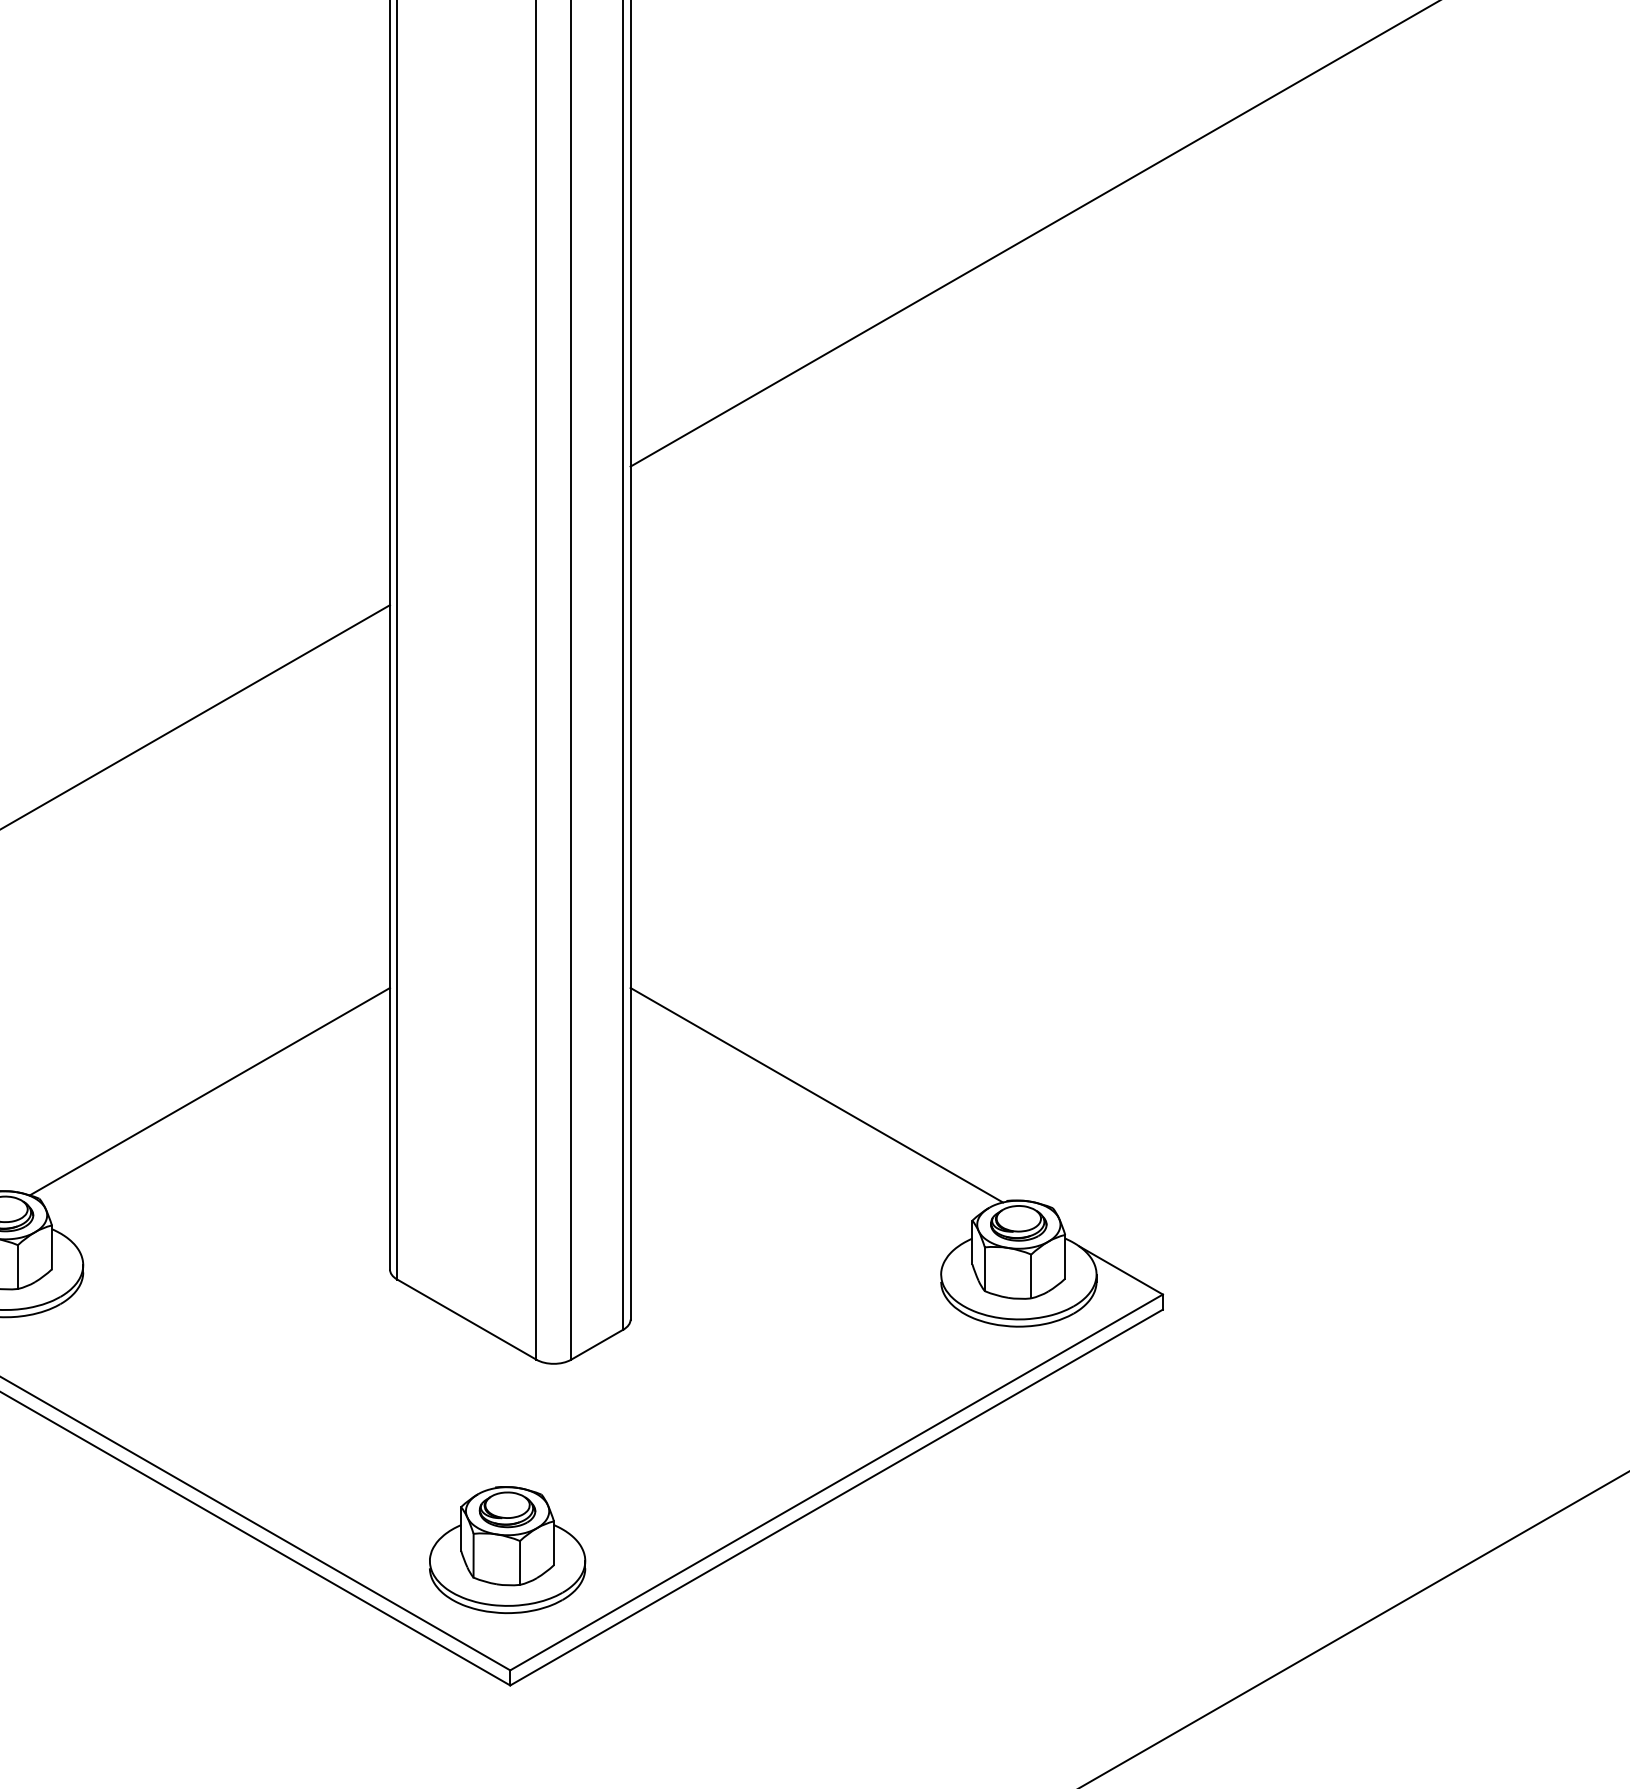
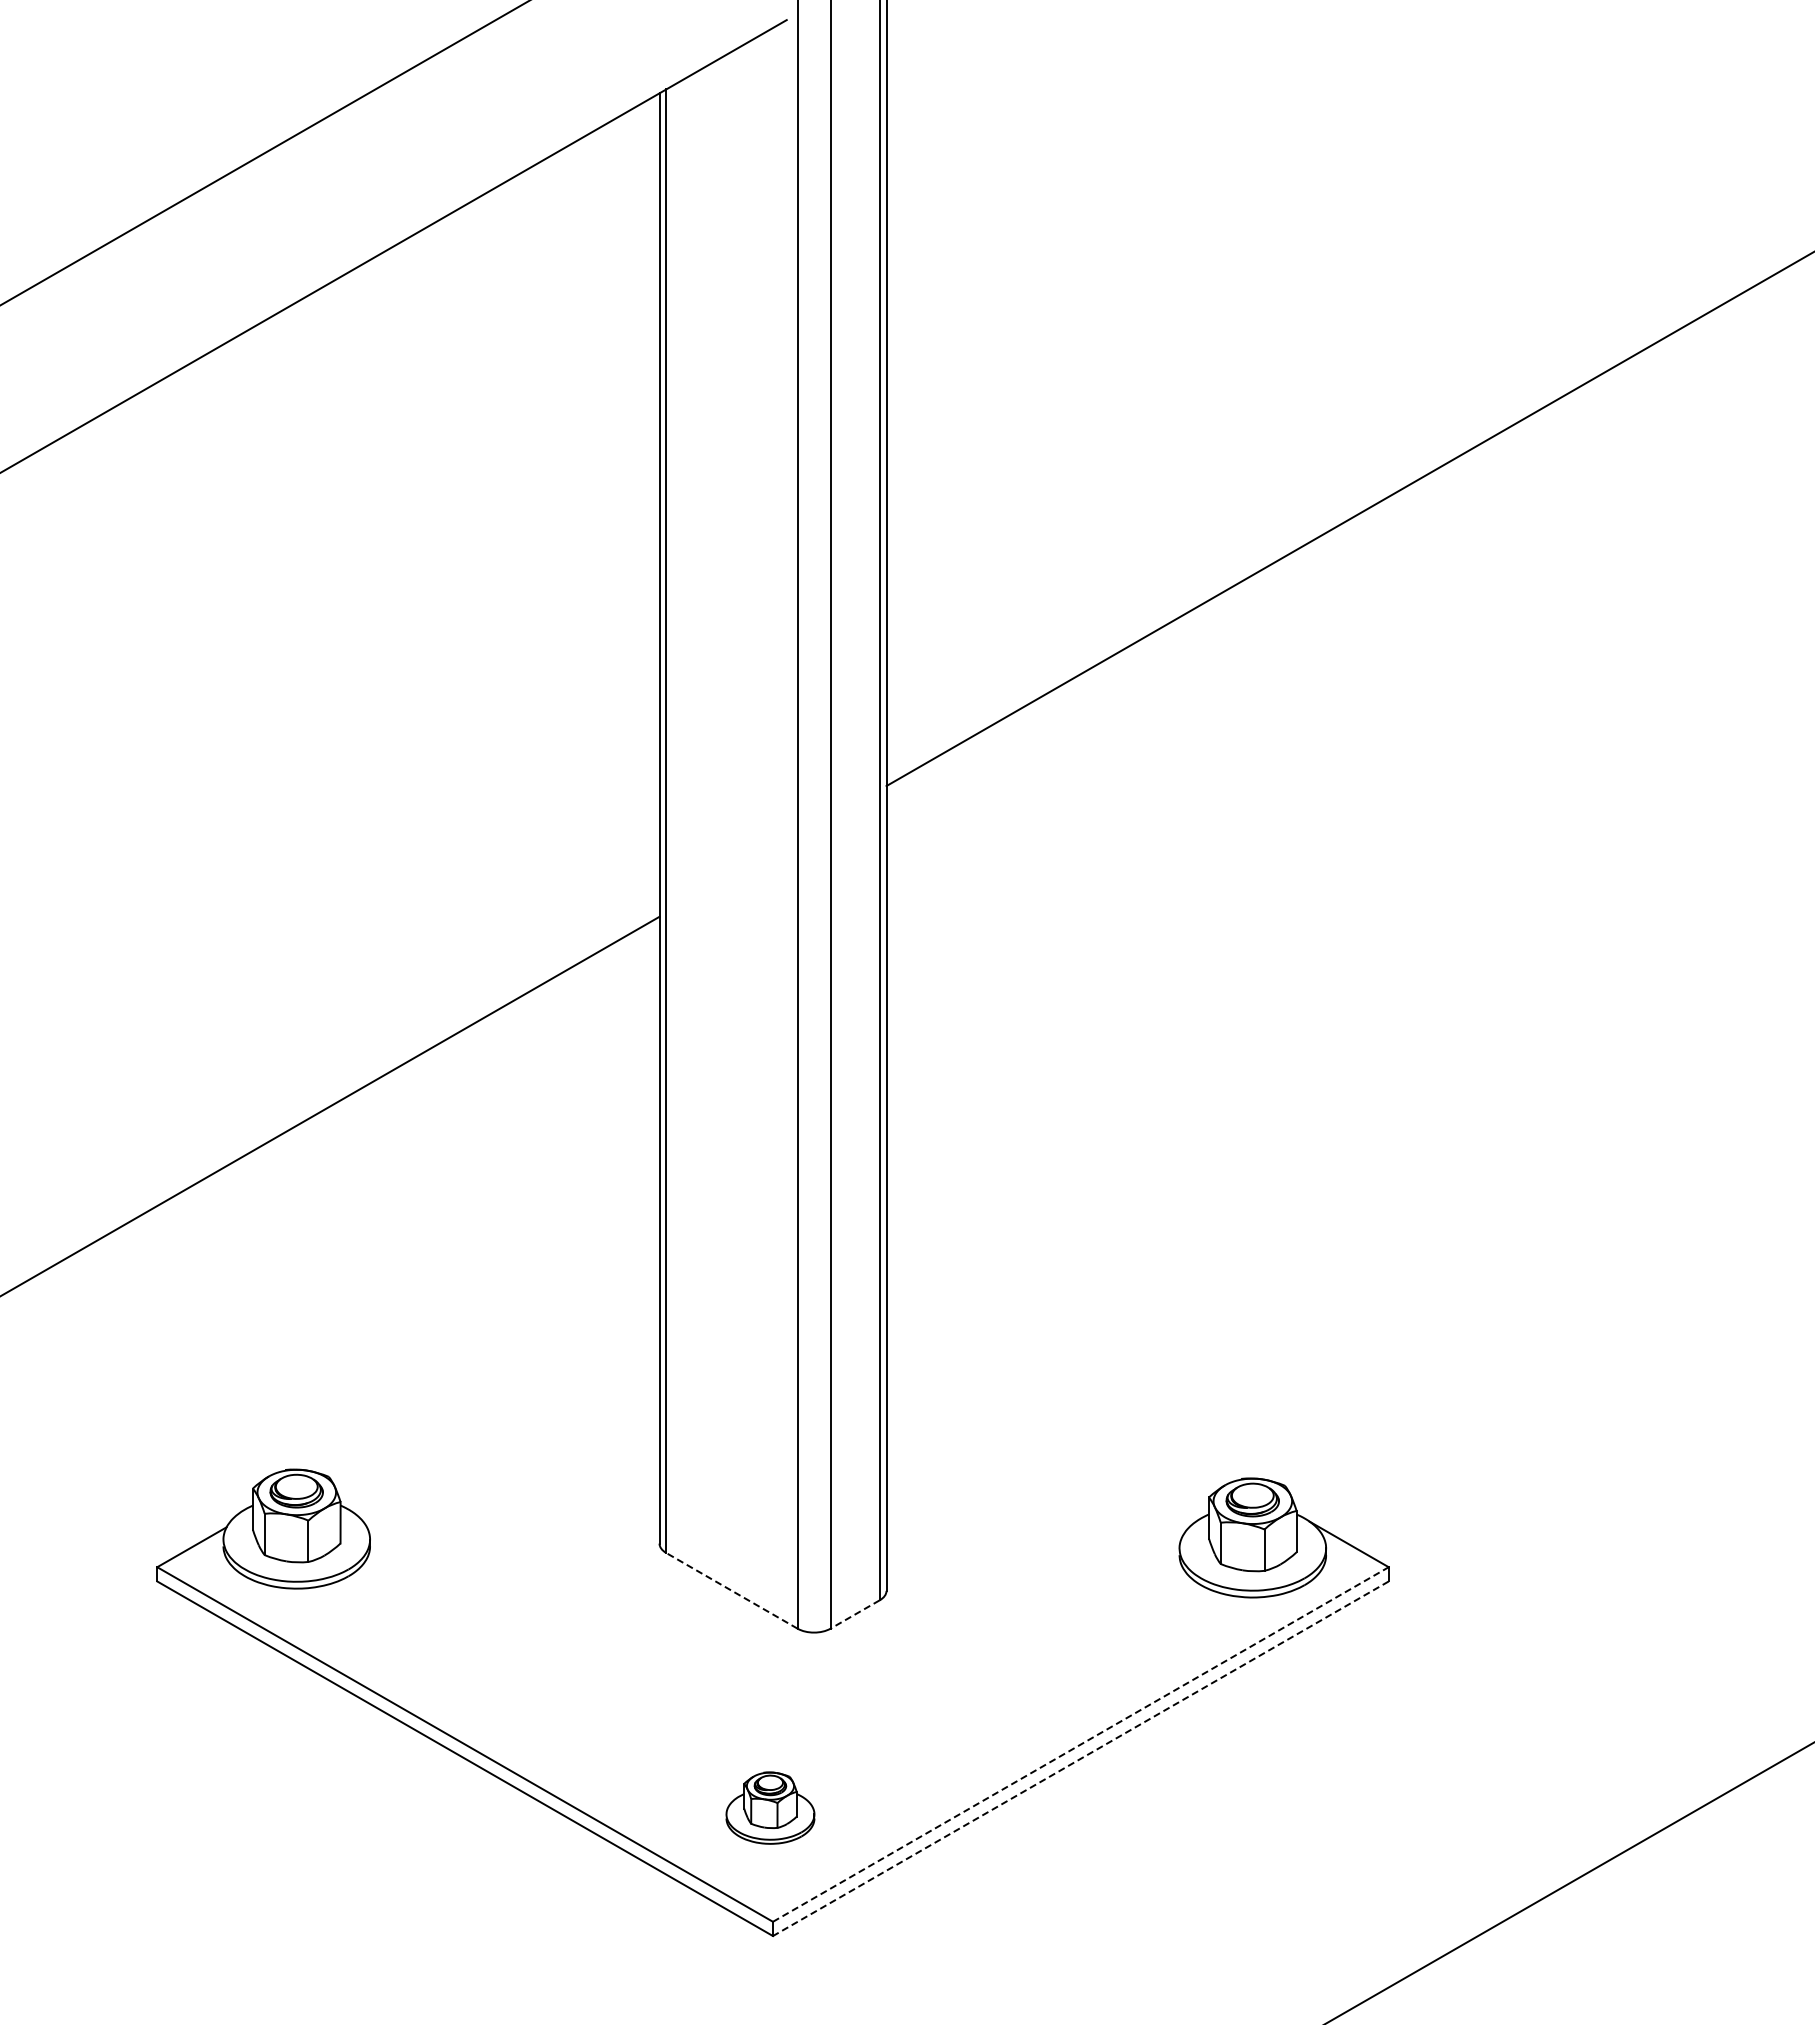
line: (209, 1091) -> (489, 1375), removed
line: (816, 1095) -> (1061, 1379), removed
line: (466, 1319) -> (731, 1590), solid -> dashed
line: (596, 1344) -> (854, 1614), solid -> dashed
line: (837, 1482) -> (1081, 1744), solid -> dashed
line: (836, 1498) -> (1080, 1759), solid -> dashed
part: (507, 1549) -> (770, 1807), size x0.6

